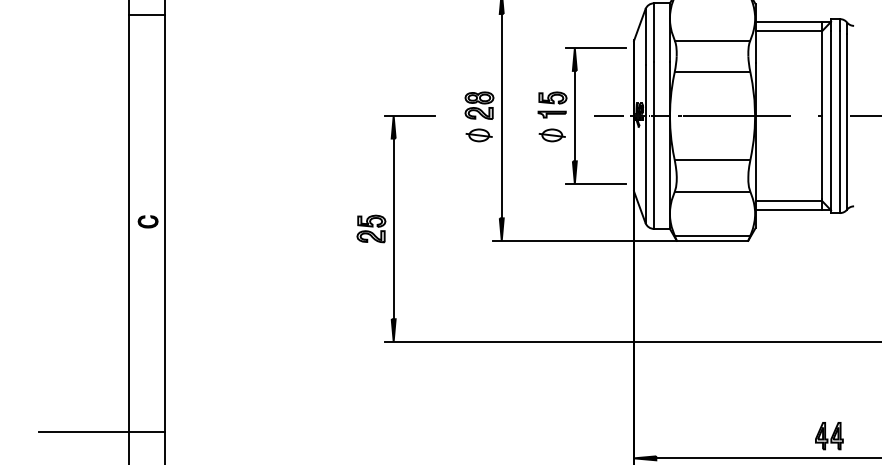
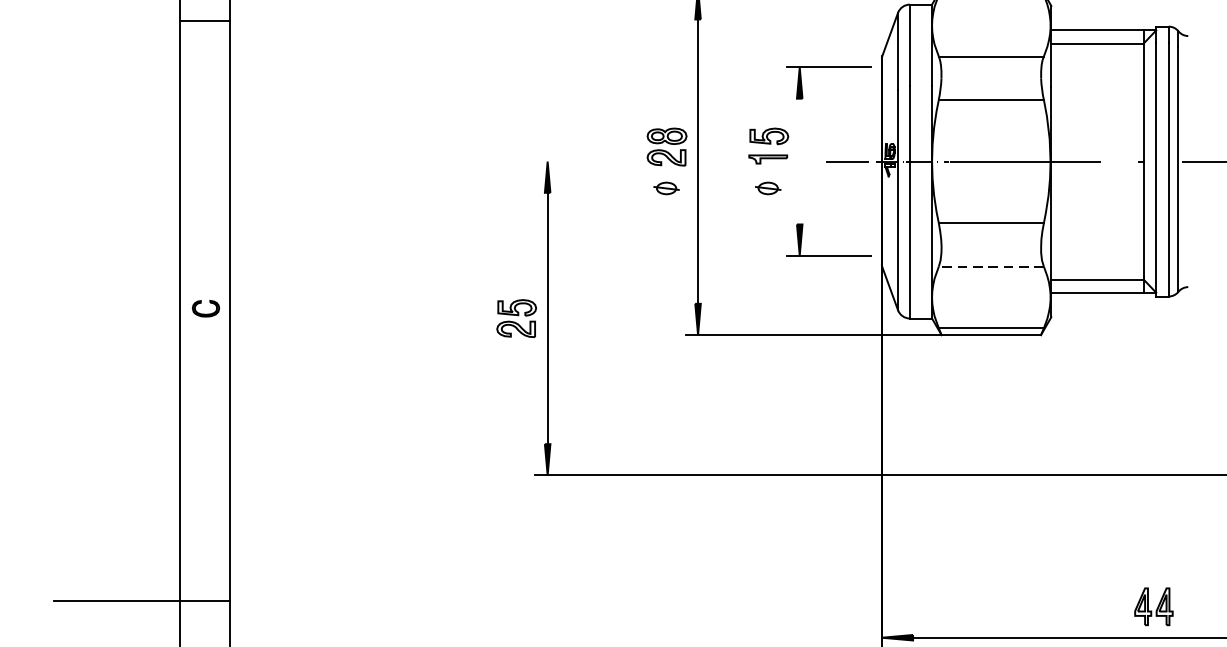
line: (574, 115) -> (799, 160), removed
line: (409, 116) -> (569, 162), removed
part: (478, 135) -> (665, 188), size x0.7
part: (551, 135) -> (767, 188), size x0.7
line: (712, 191) -> (991, 266), solid -> dashed

